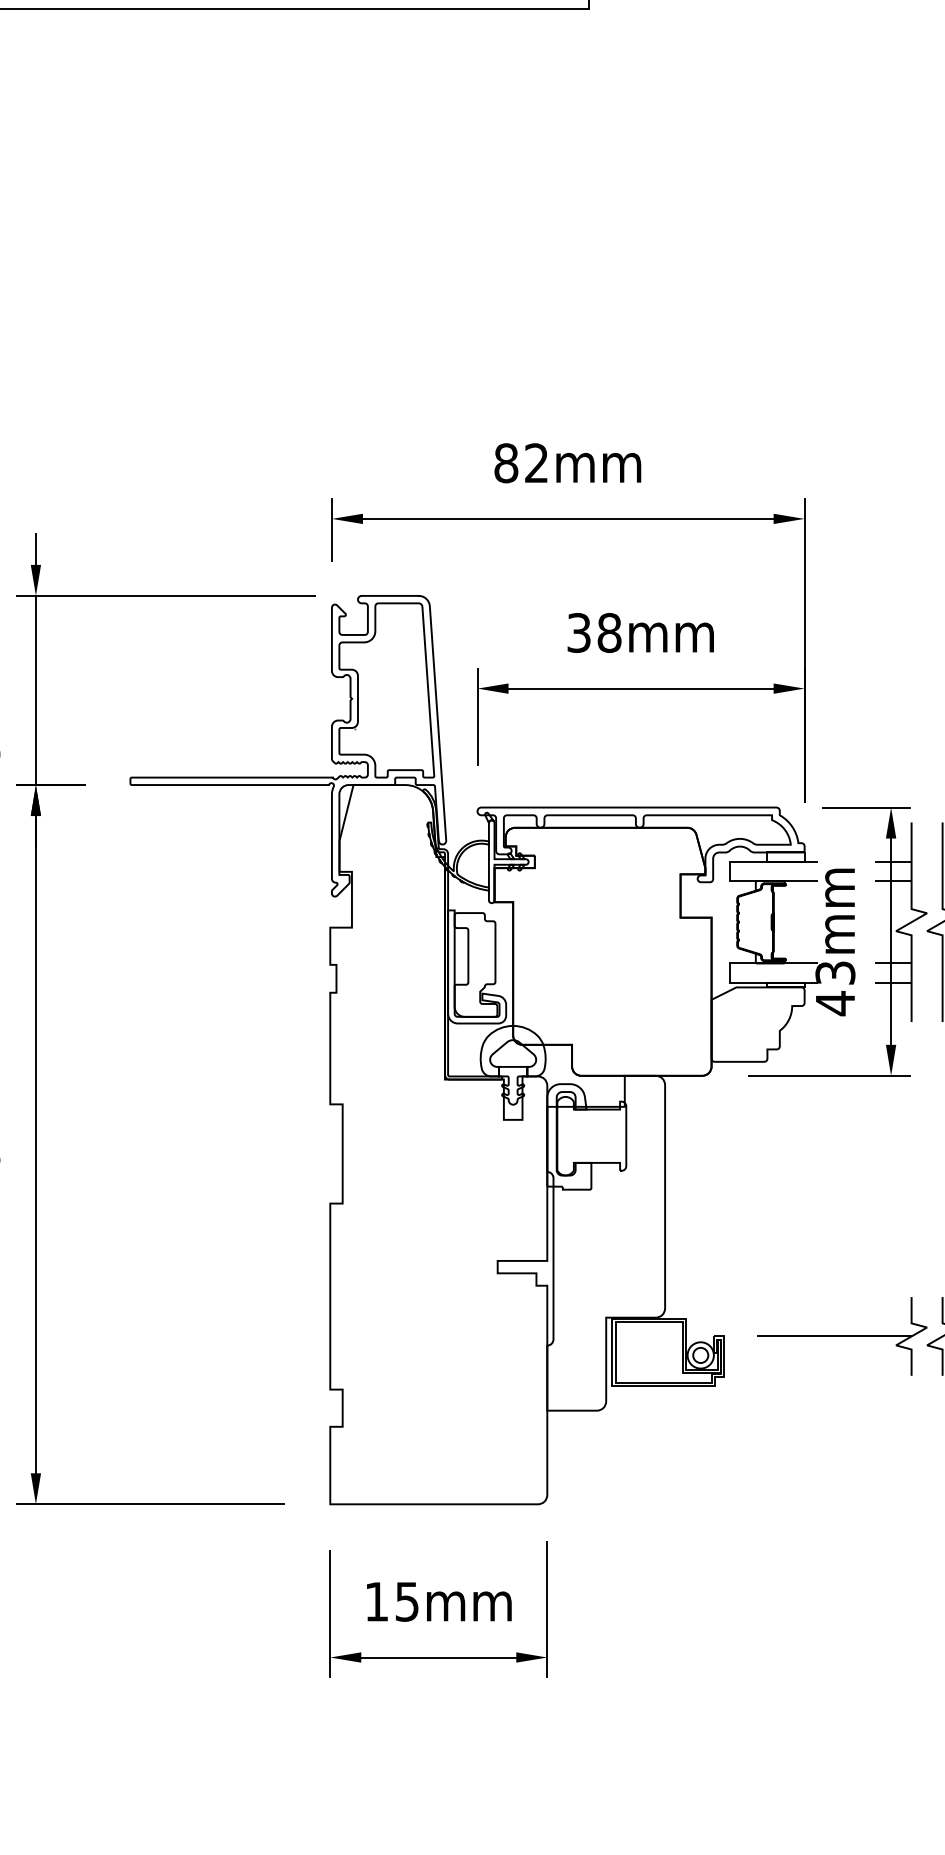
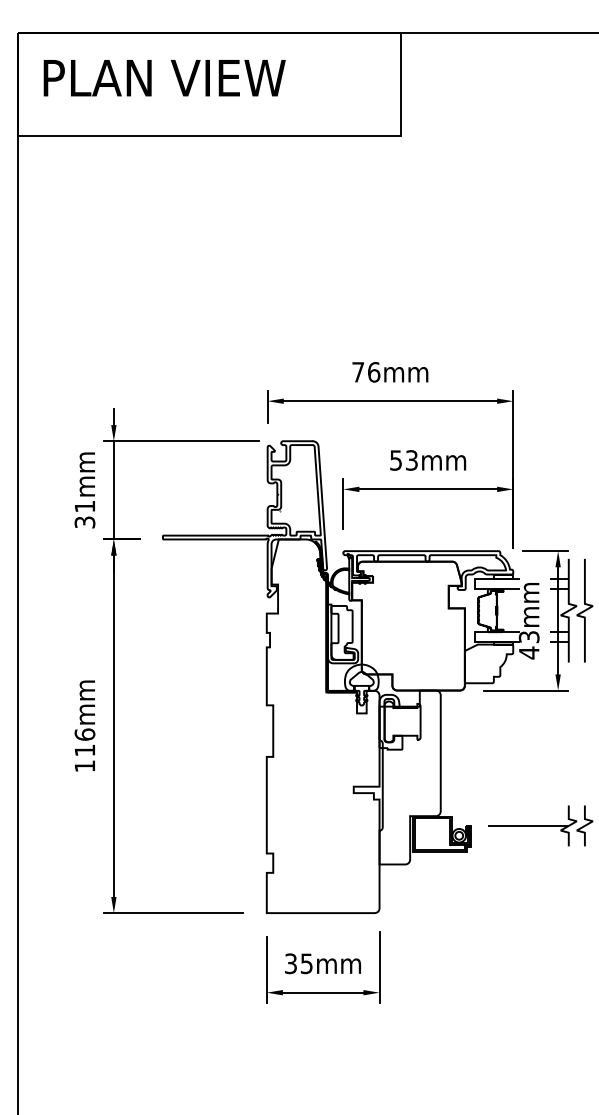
text: (522, 463) -> (366, 372), 82mm -> 76mm
text: (595, 633) -> (404, 460), 38mm -> 53mm
text: (375, 1601) -> (290, 963), 15mm -> 35mm

